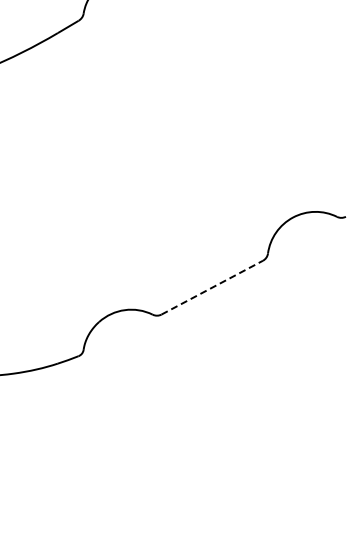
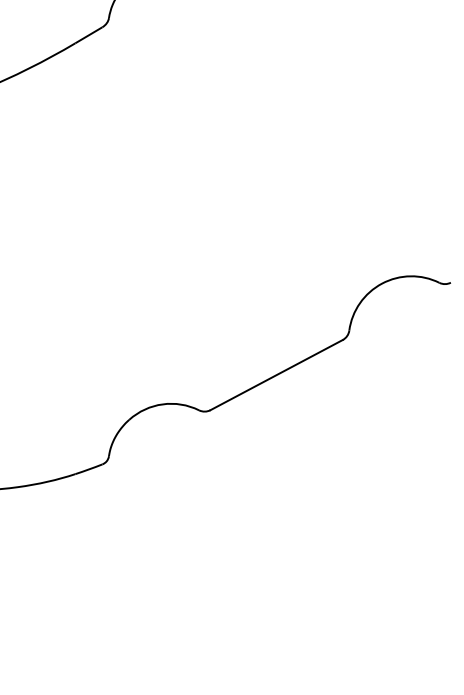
line: (212, 287) -> (276, 374), dashed -> solid

